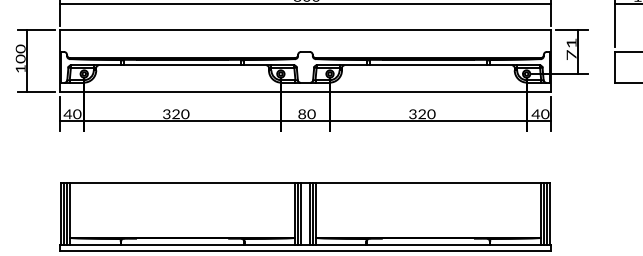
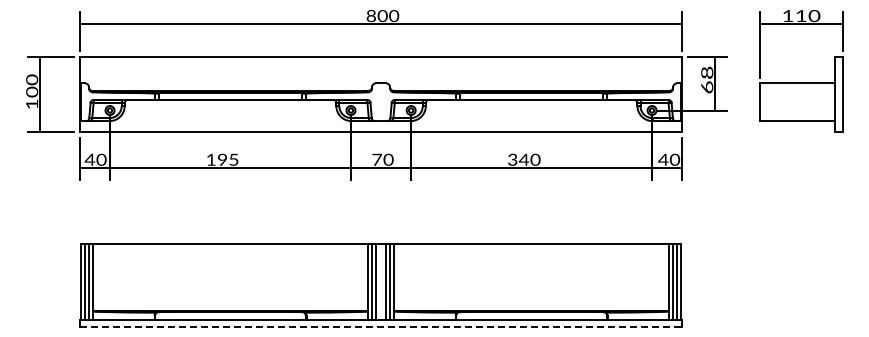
text: (571, 48) -> (707, 79), 71 -> 68
text: (176, 114) -> (222, 159), 320 -> 195
text: (301, 114) -> (376, 159), 80 -> 70
text: (421, 114) -> (523, 159), 320 -> 340
line: (305, 251) -> (381, 327), solid -> dashed

